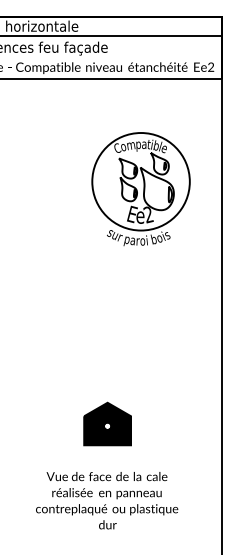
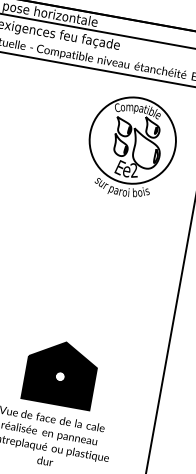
part: (140, 189) -> (131, 147), moved
part: (107, 423) -> (60, 372), size x1.67

